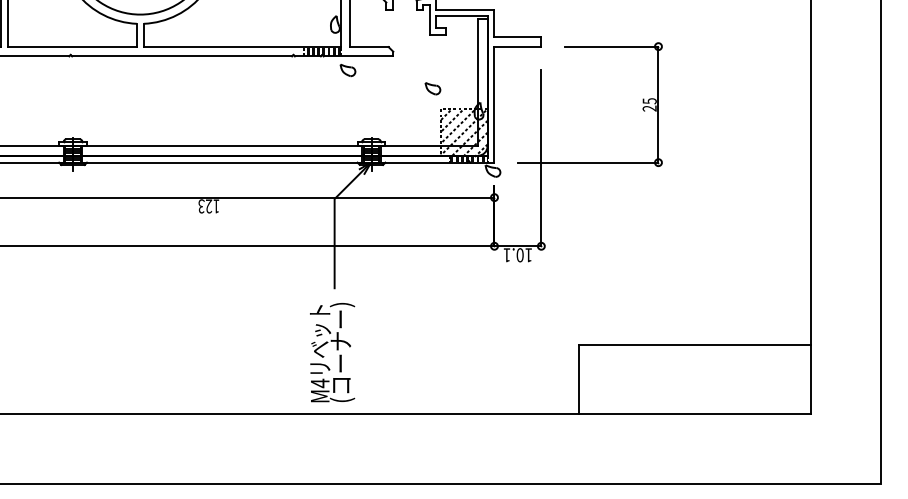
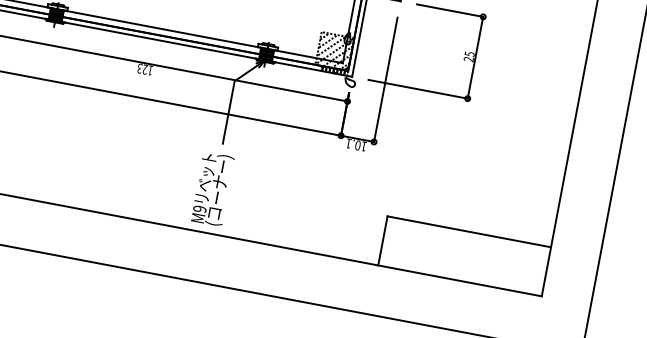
part: (432, 88) -> (318, 16), removed
text: (319, 383) -> (199, 209), M4 -> M9

